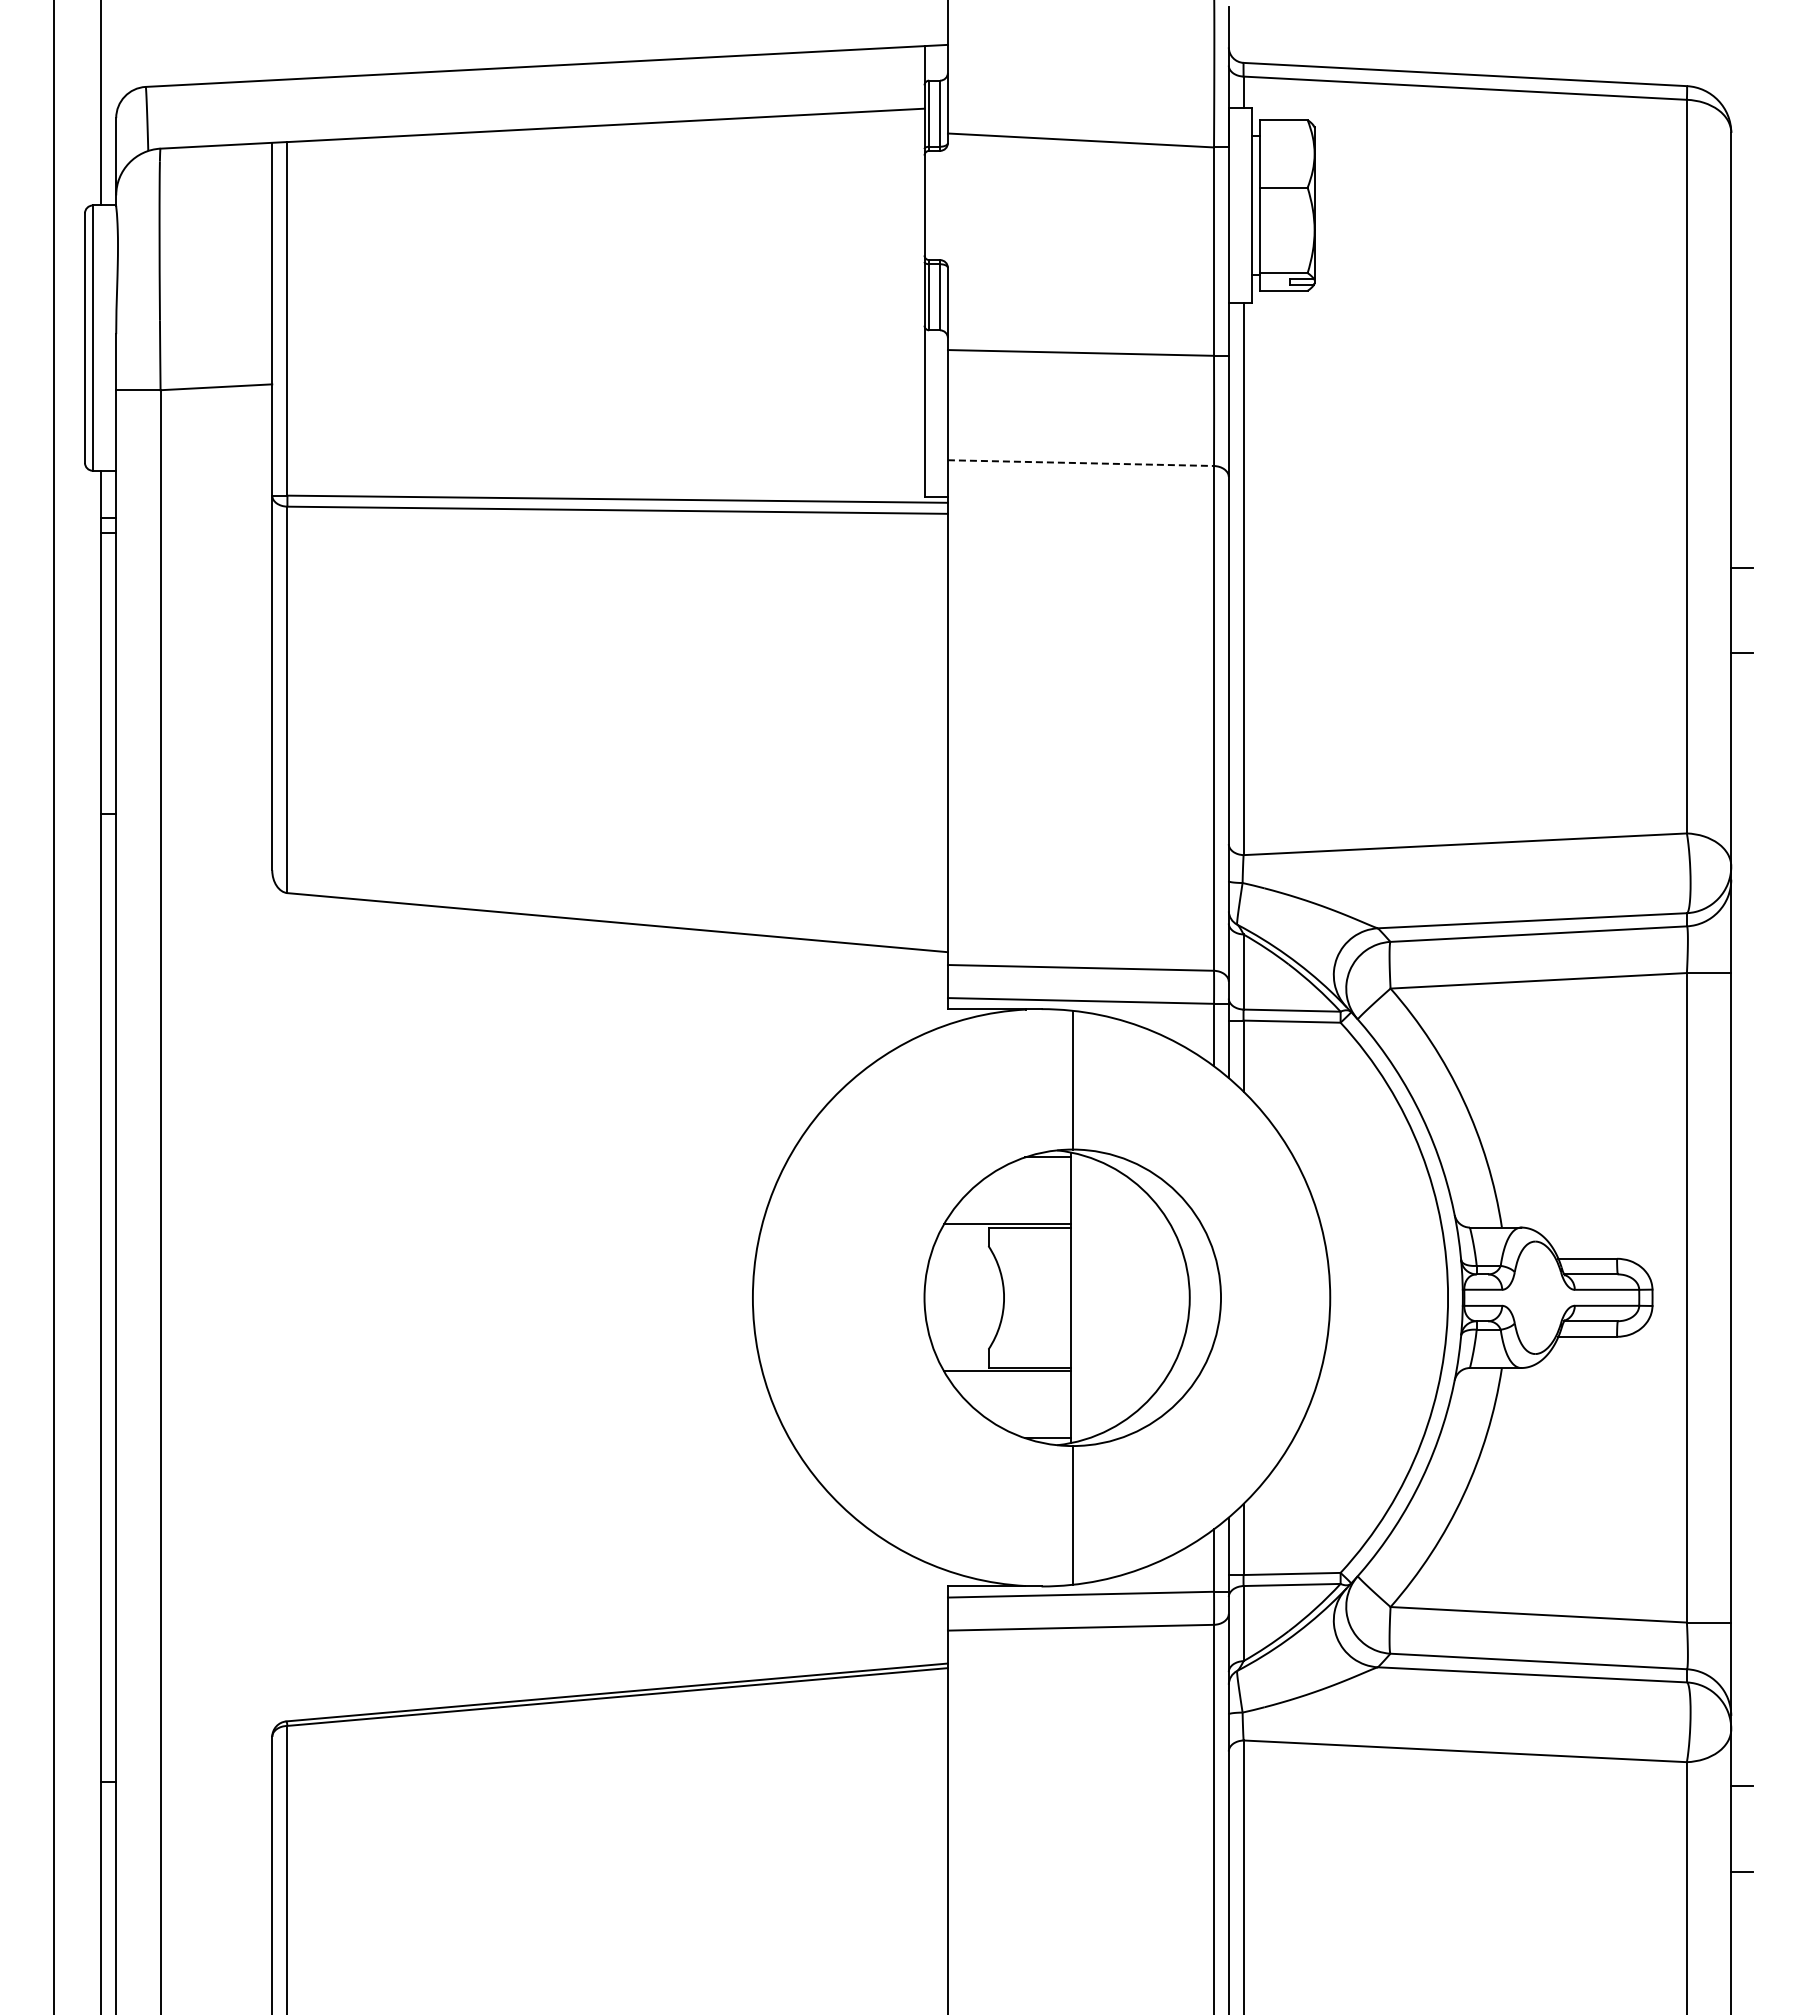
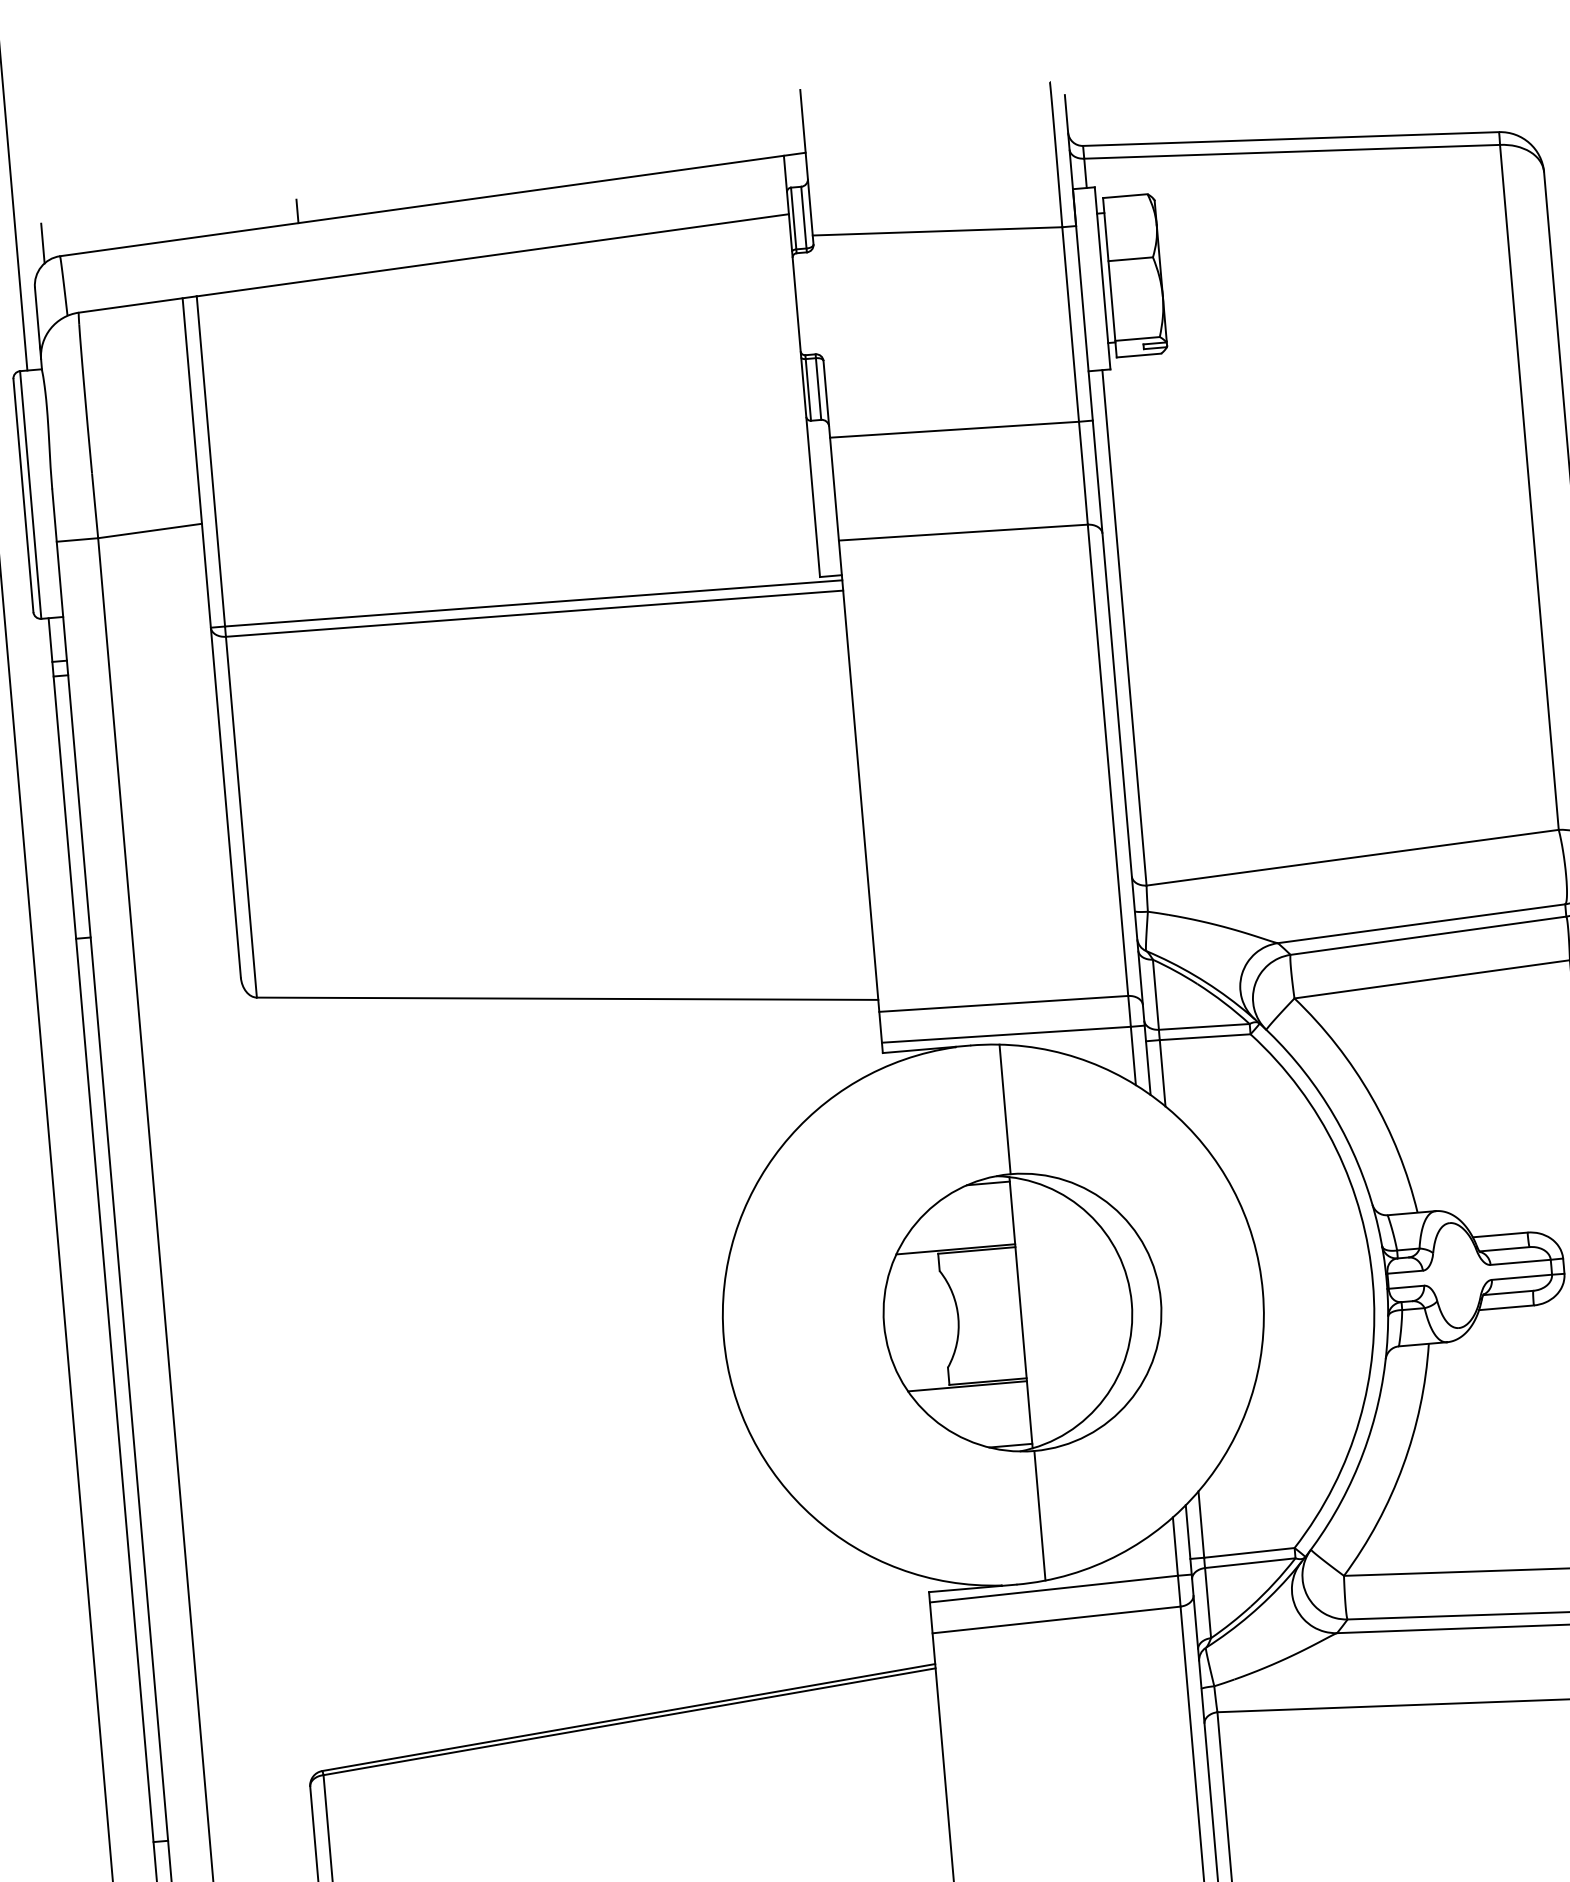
line: (402, 60) -> (297, 211), added
line: (128, 71) -> (42, 243), added
line: (1081, 463) -> (963, 532), dashed -> solid

